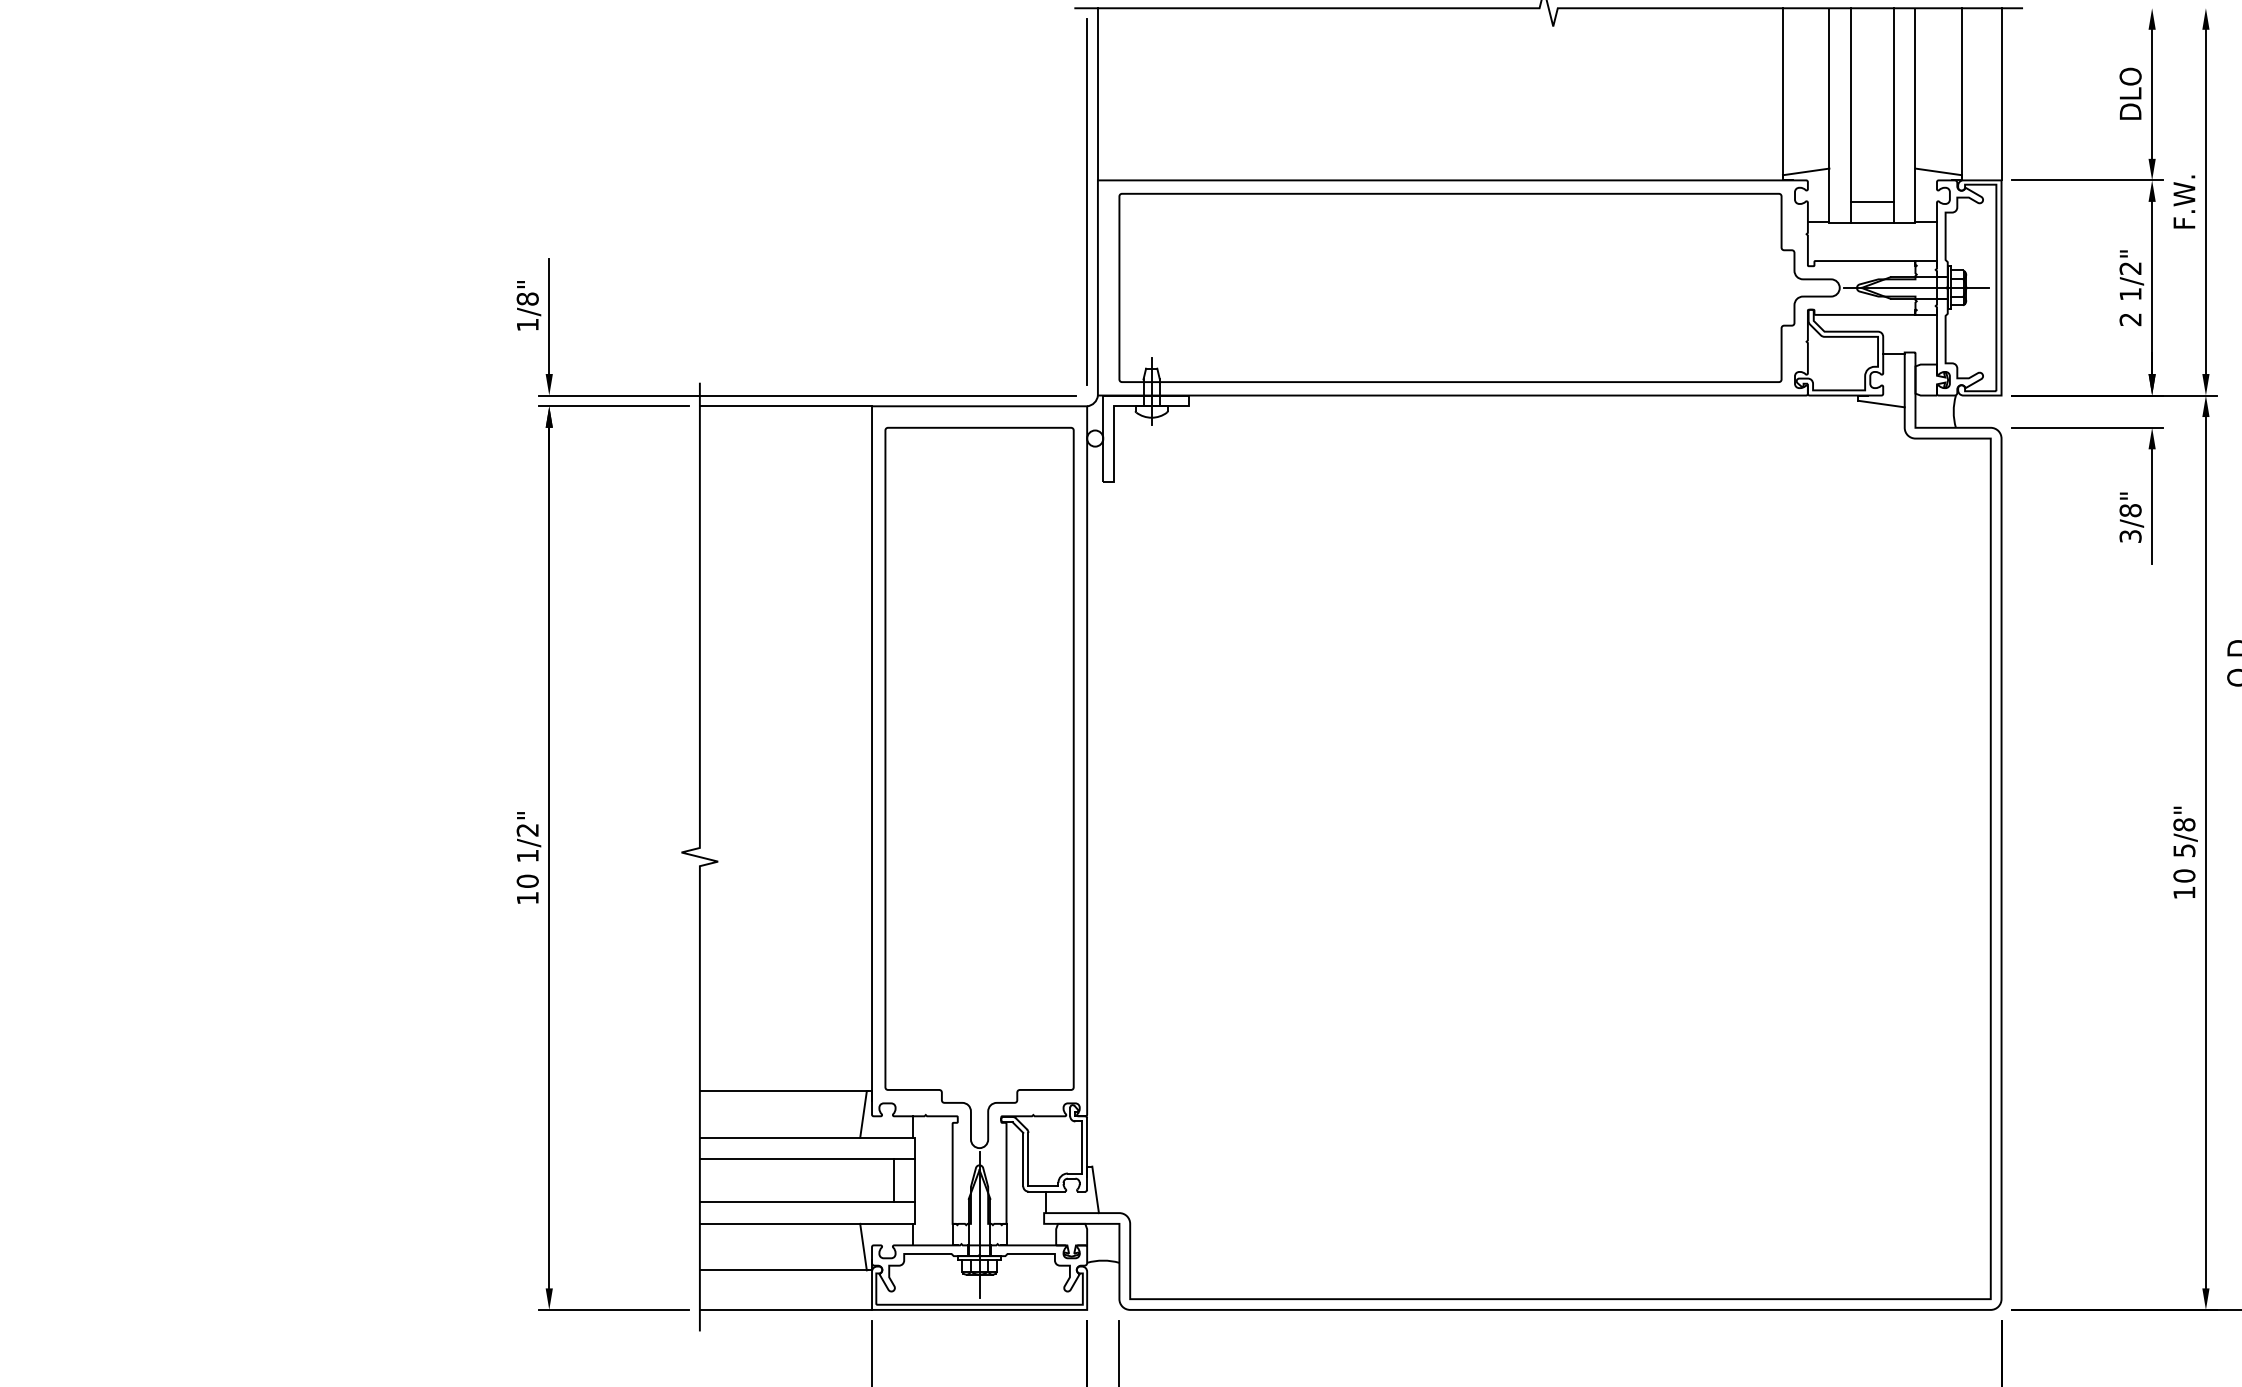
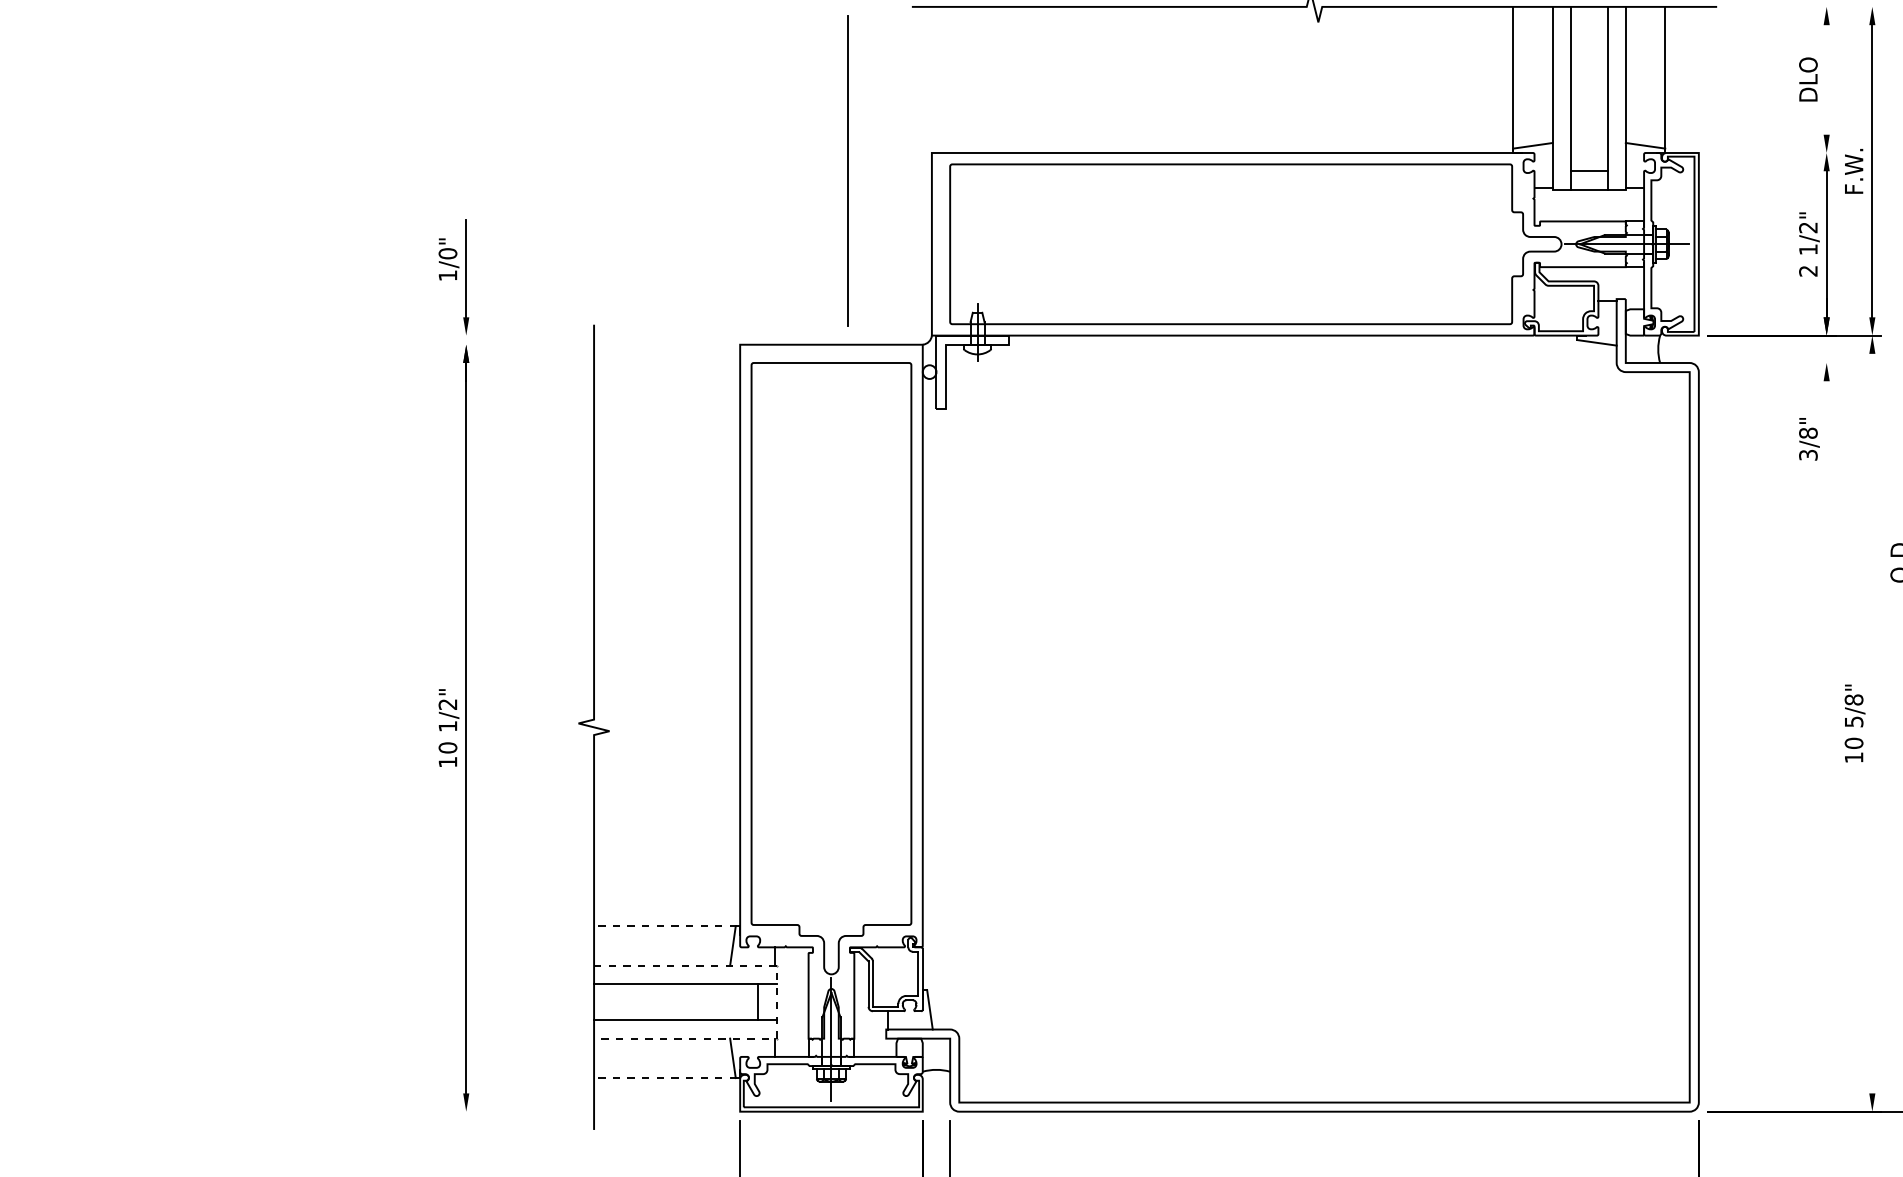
line: (1097, 93) -> (931, 79), removed
line: (2001, 93) -> (1698, 79), removed
line: (2151, 93) -> (1826, 79), removed
line: (2087, 180) -> (1771, 153), removed
line: (1086, 201) -> (847, 170), moved
text: (528, 298) -> (448, 253), 1/8" -> 1/0"
line: (807, 395) -> (685, 335), removed
line: (613, 406) -> (520, 344), removed
line: (786, 406) -> (667, 344), removed
line: (2087, 428) -> (1771, 363), removed
line: (2151, 506) -> (1826, 429), removed
line: (2206, 852) -> (1872, 723), removed
line: (784, 1091) -> (665, 926), solid -> dashed
line: (914, 1181) -> (776, 1002), solid -> dashed
line: (784, 1270) -> (665, 1078), solid -> dashed
line: (613, 1309) -> (520, 1111), removed
line: (786, 1309) -> (667, 1111), removed

